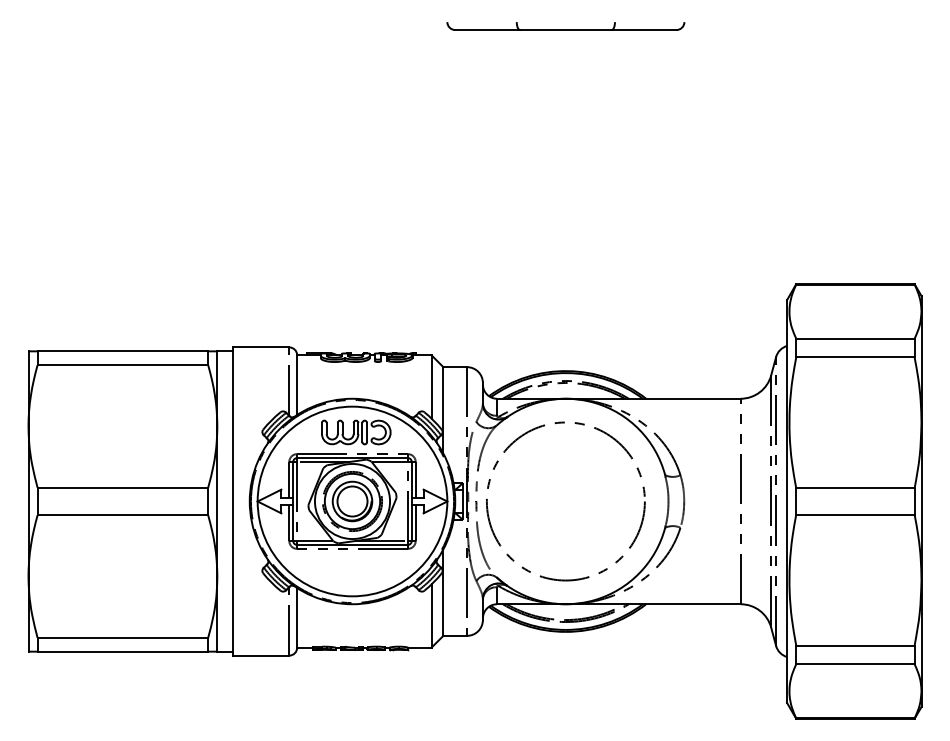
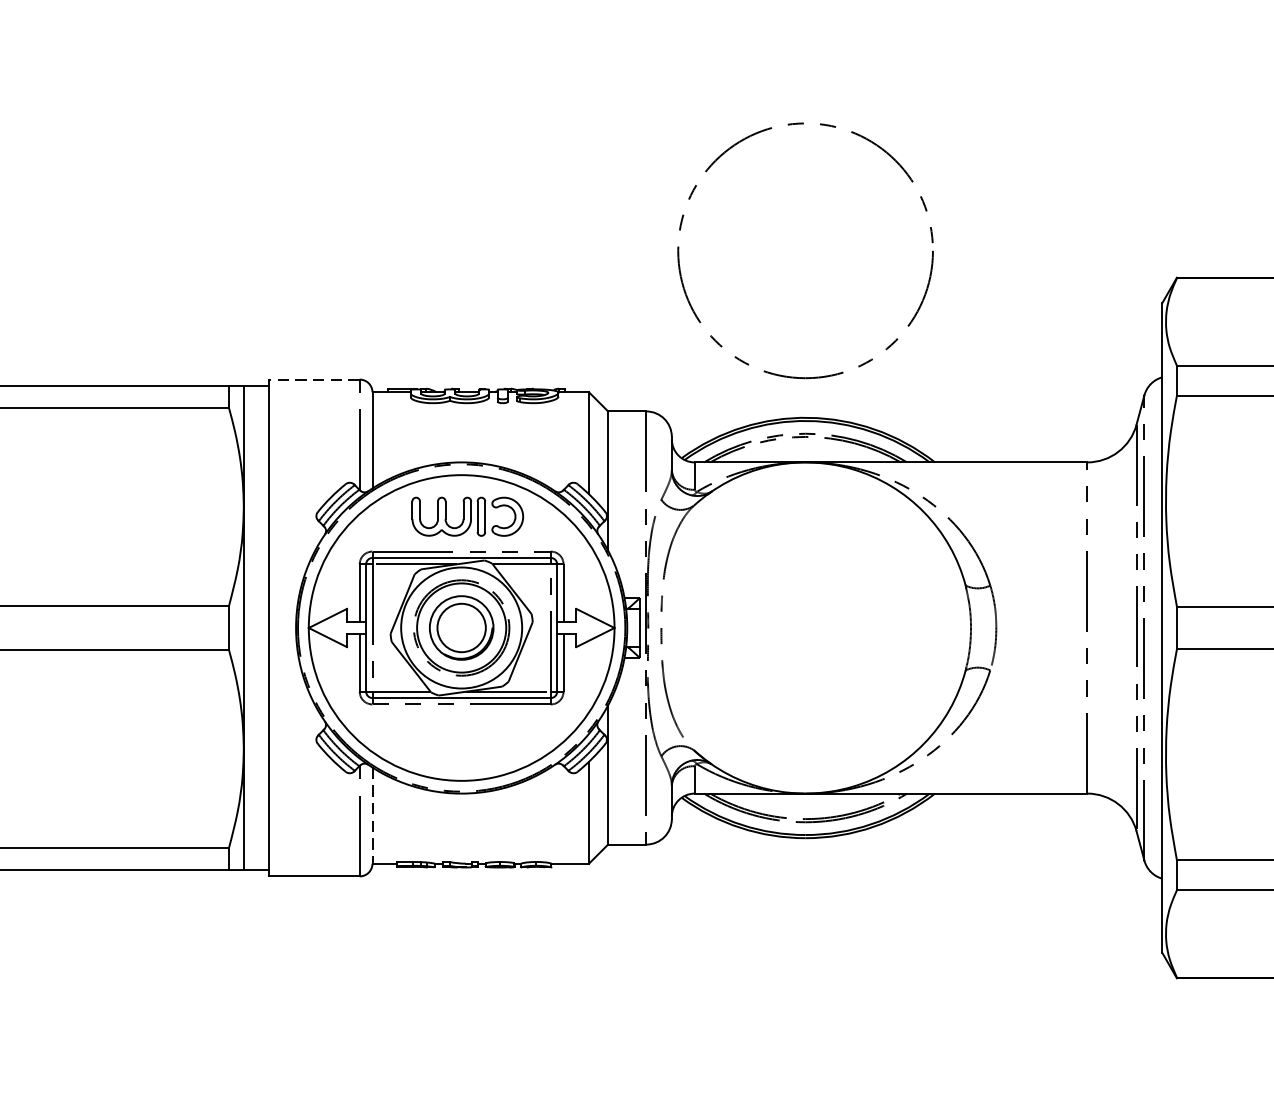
line: (260, 347) -> (313, 379), solid -> dashed
circle: (565, 501) -> (804, 250), moved
line: (297, 617) -> (373, 814), solid -> dashed

